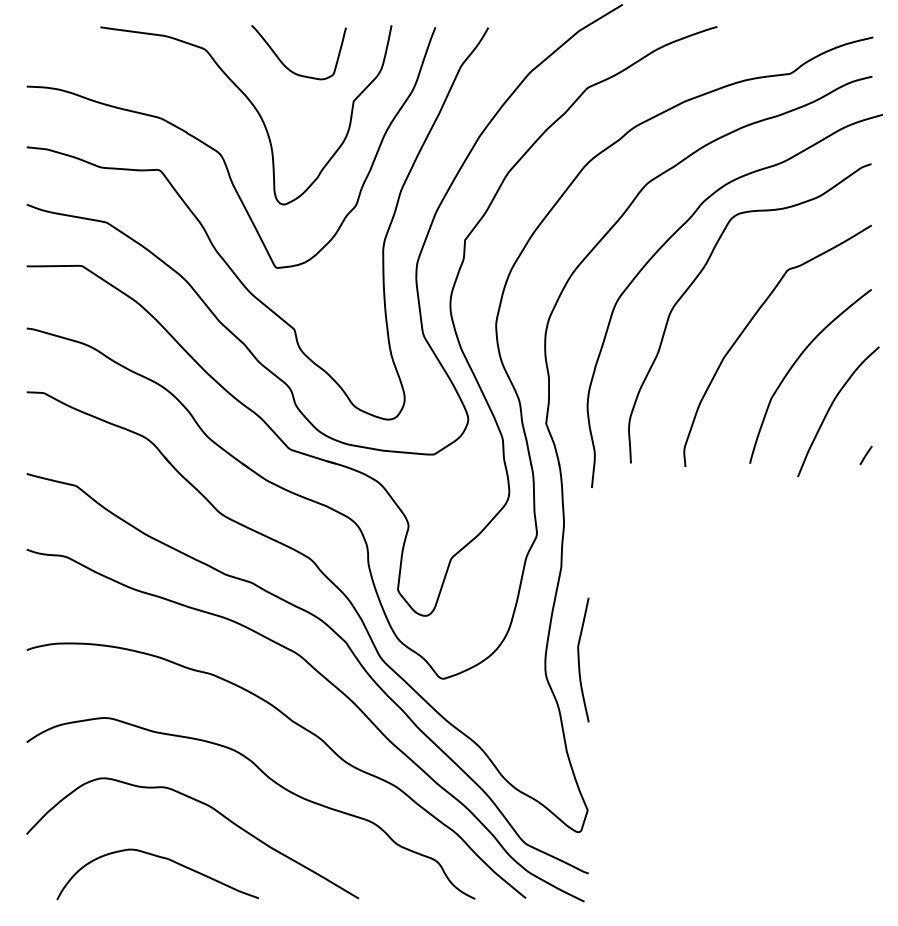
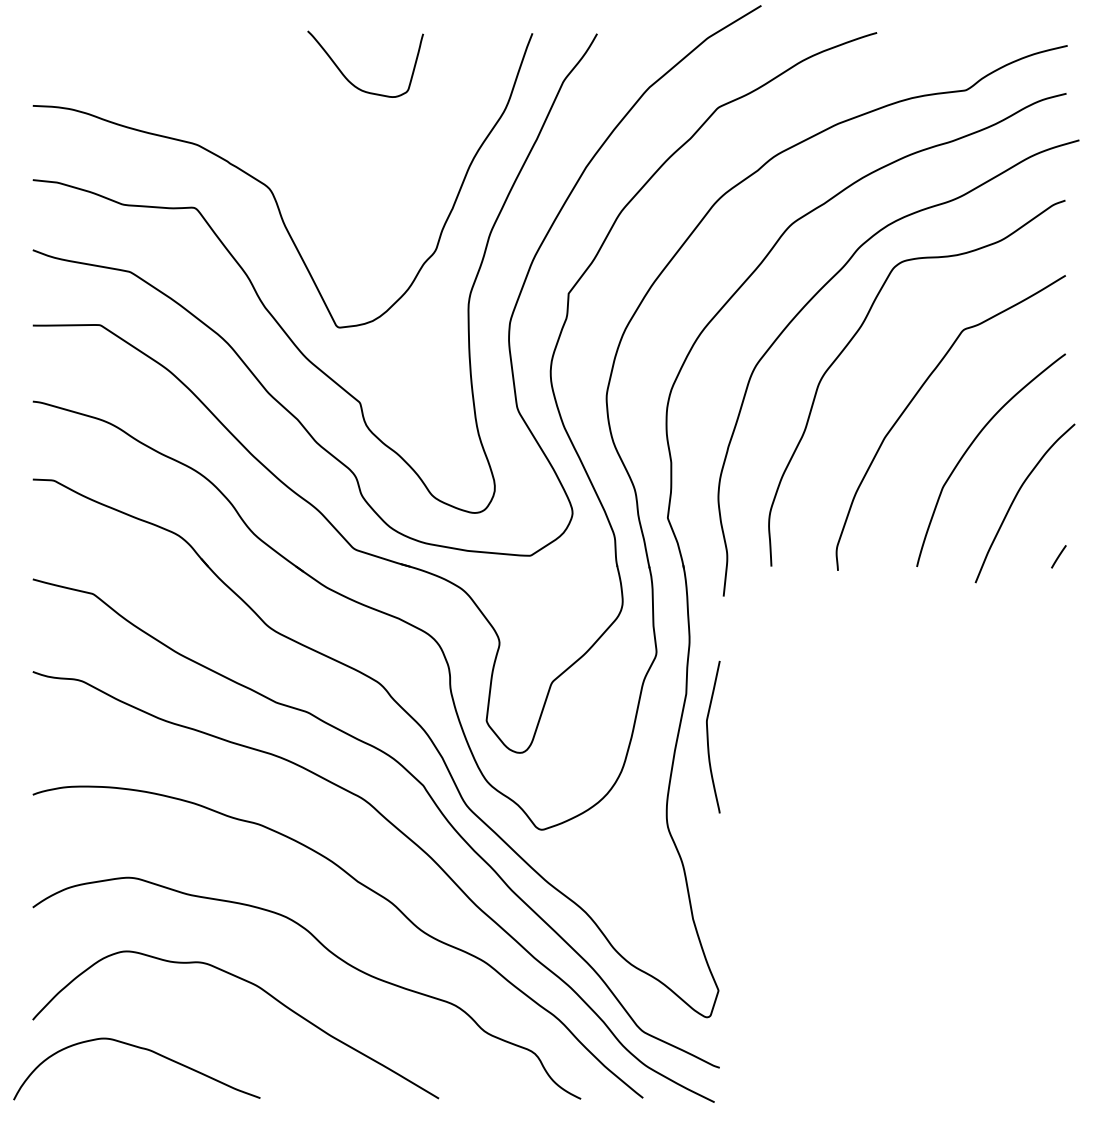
curve: (255, 110) -> (312, 135), removed
curve: (579, 659) -> (708, 736), moved
curve: (161, 858) -> (141, 1049), moved

